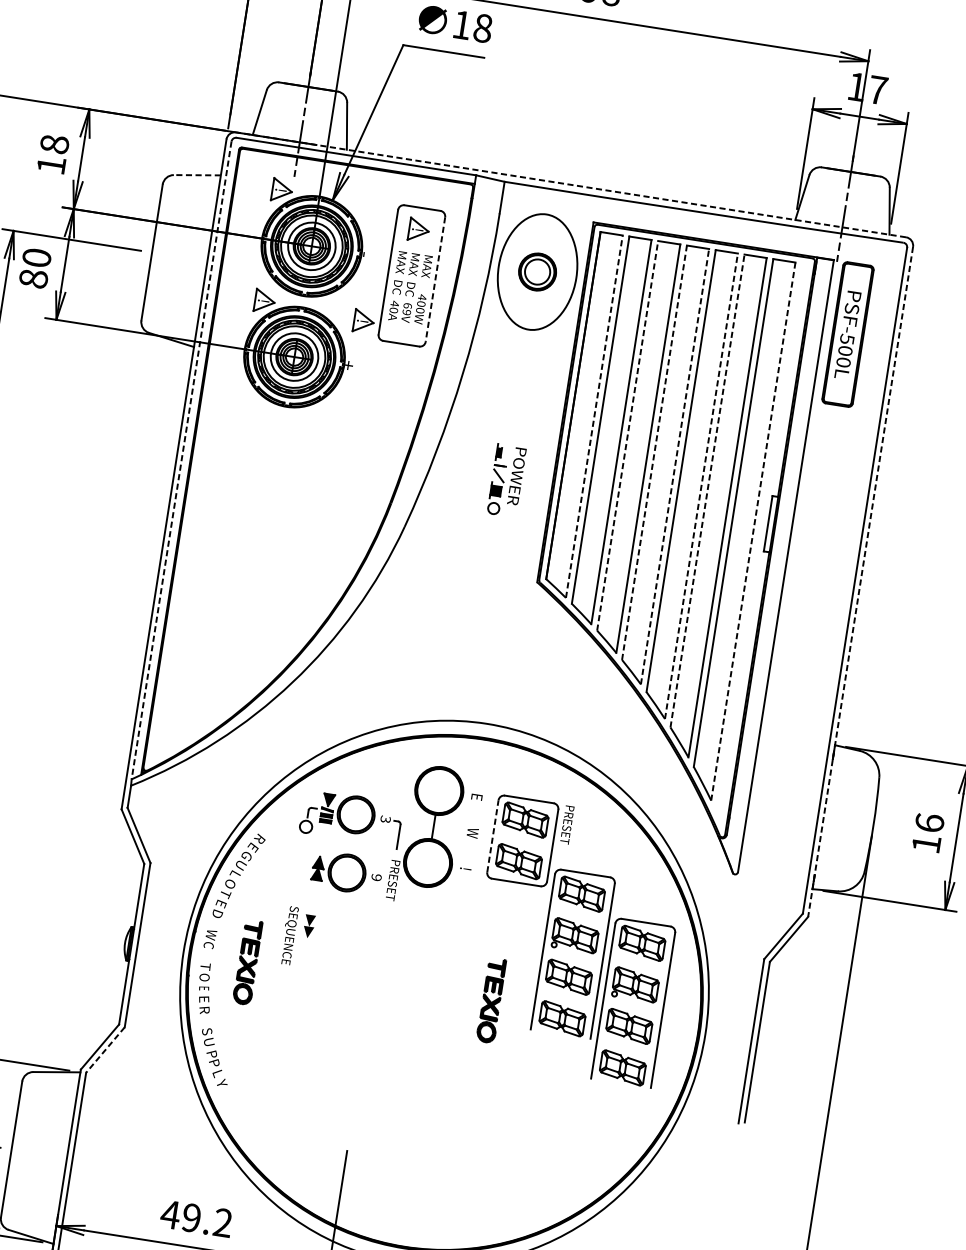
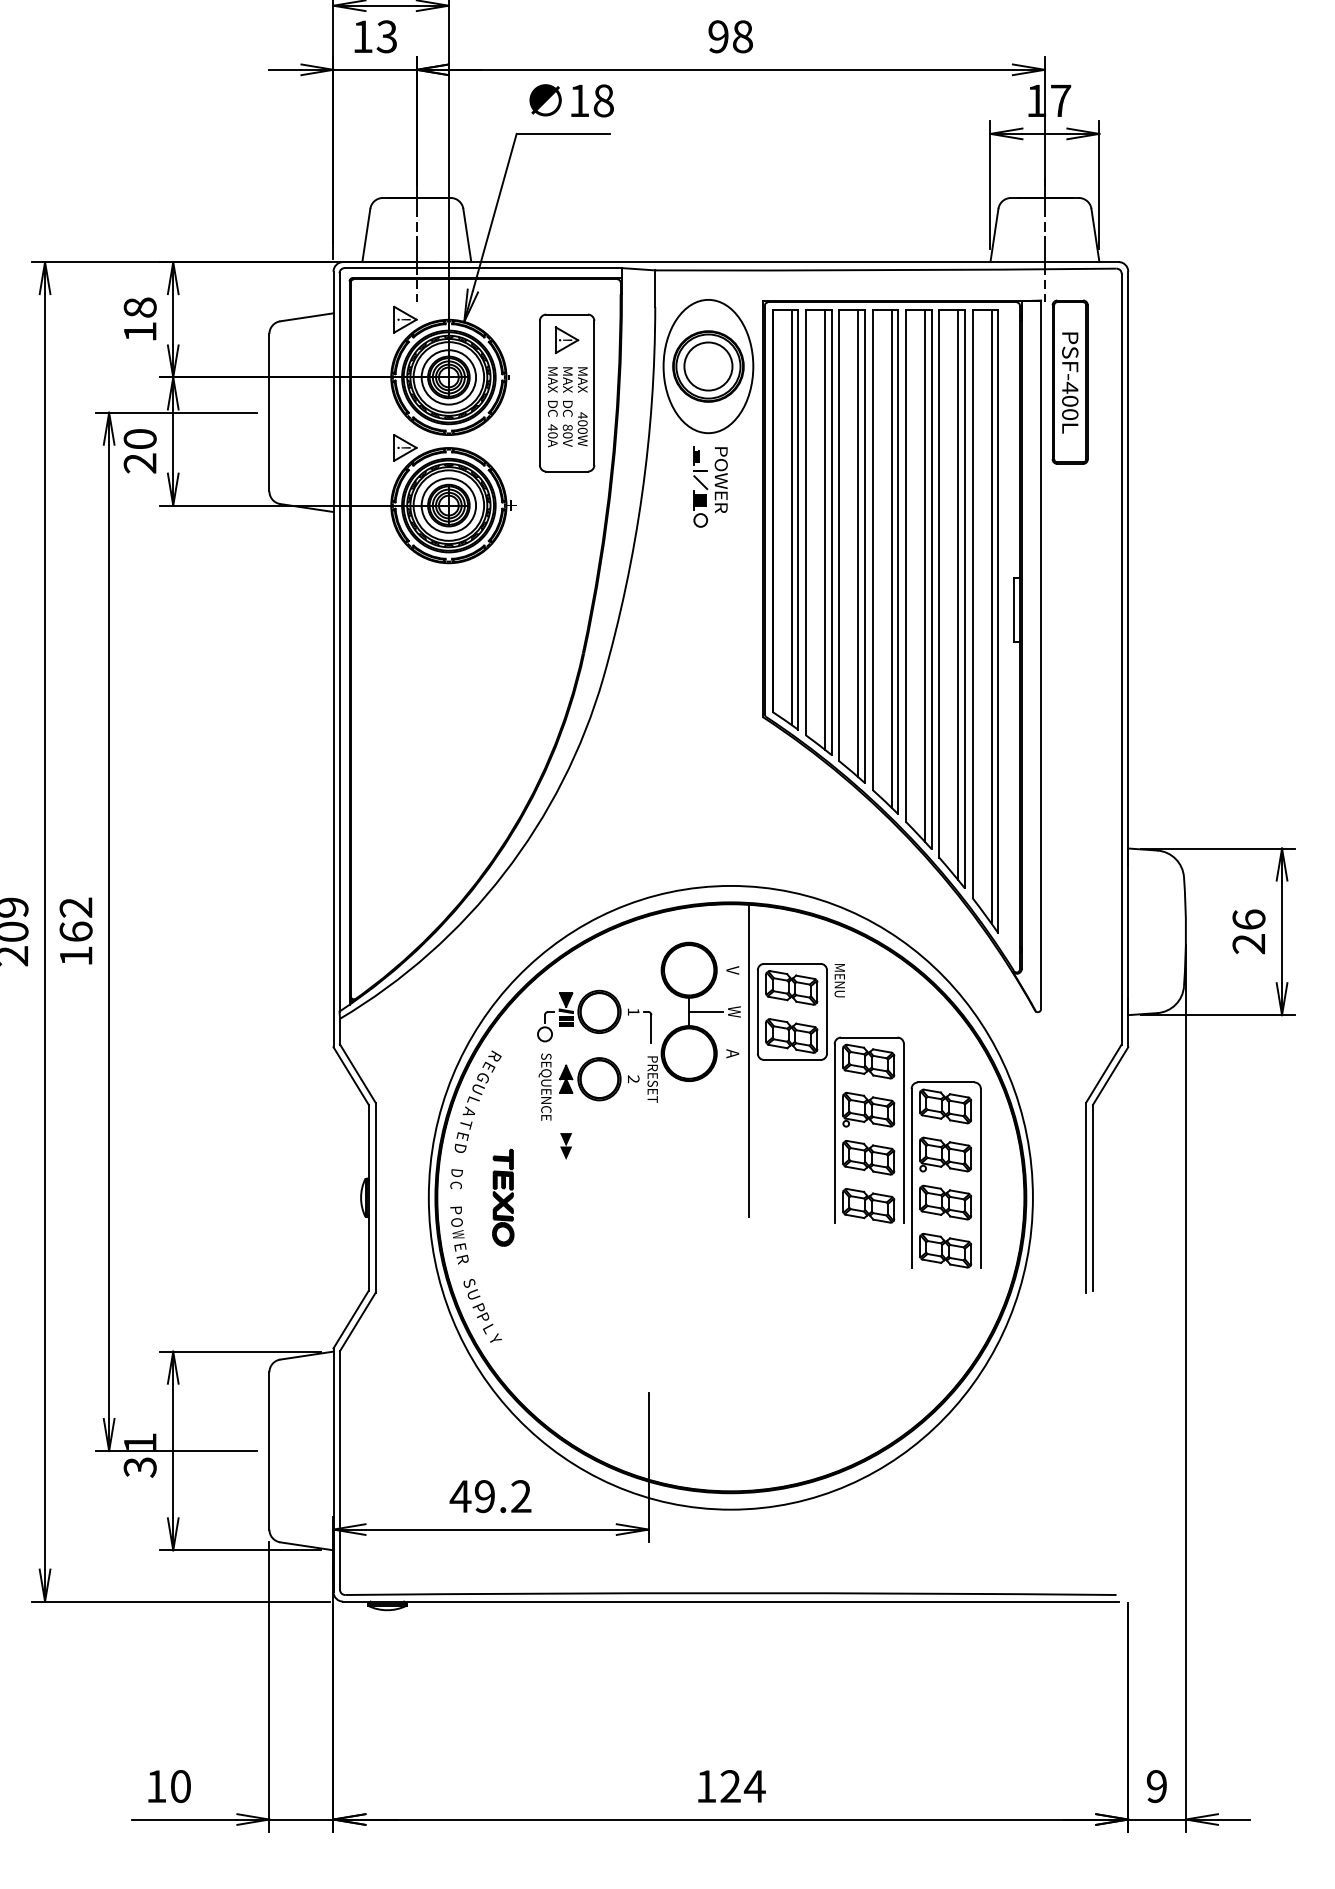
line: (196, 175) -> (306, 317), dashed -> solid
line: (570, 185) -> (730, 262), dashed -> solid
part: (537, 272) -> (708, 366), size x1.67
text: (32, 278) -> (139, 463), 80 -> 20
line: (435, 279) -> (594, 393), dashed -> solid
text: (407, 309) -> (567, 431), 69V -> 80V
part: (363, 321) -> (520, 453), removed
text: (847, 339) -> (1070, 387), PSF-500L -> PSF-400L
line: (588, 413) -> (791, 517), added
line: (594, 416) -> (798, 519), dashed -> solid
line: (616, 428) -> (825, 529), added
line: (627, 435) -> (839, 535), dashed -> solid
line: (643, 445) -> (858, 543), added
line: (654, 452) -> (872, 549), dashed -> solid
line: (181, 460) -> (339, 642), dashed -> solid
line: (669, 462) -> (891, 558), added
line: (675, 467) -> (898, 562), dashed -> solid
part: (506, 480) -> (710, 486), moved
line: (696, 481) -> (925, 575), added
line: (701, 486) -> (931, 579), dashed -> solid
line: (707, 490) -> (939, 583), dashed -> solid
line: (722, 503) -> (958, 595), added
line: (748, 526) -> (991, 616), added
line: (753, 532) -> (998, 622), dashed -> solid
line: (860, 581) -> (1128, 659), dashed -> solid
text: (476, 797) -> (732, 970), E -> V
text: (385, 819) -> (633, 1011), 3 -> 1
text: (566, 825) -> (839, 986), PRESET -> MENU
line: (448, 828) -> (706, 1011), added
line: (492, 835) -> (757, 1011), dashed -> solid
text: (925, 844) -> (1248, 944), 16 -> 26
text: (465, 868) -> (732, 1053), ! -> A
text: (375, 877) -> (632, 1079), 9 -> 2
line: (479, 877) -> (749, 1060), added
text: (229, 883) -> (468, 1111), O -> A
text: (288, 934) -> (544, 1086), moved
text: (211, 935) -> (457, 1173), W -> D
text: (205, 966) -> (456, 1209), T -> P
text: (204, 988) -> (458, 1234), E -> W
part: (491, 1000) -> (785, 1197), removed
line: (105, 1050) -> (357, 1322), dashed -> solid

